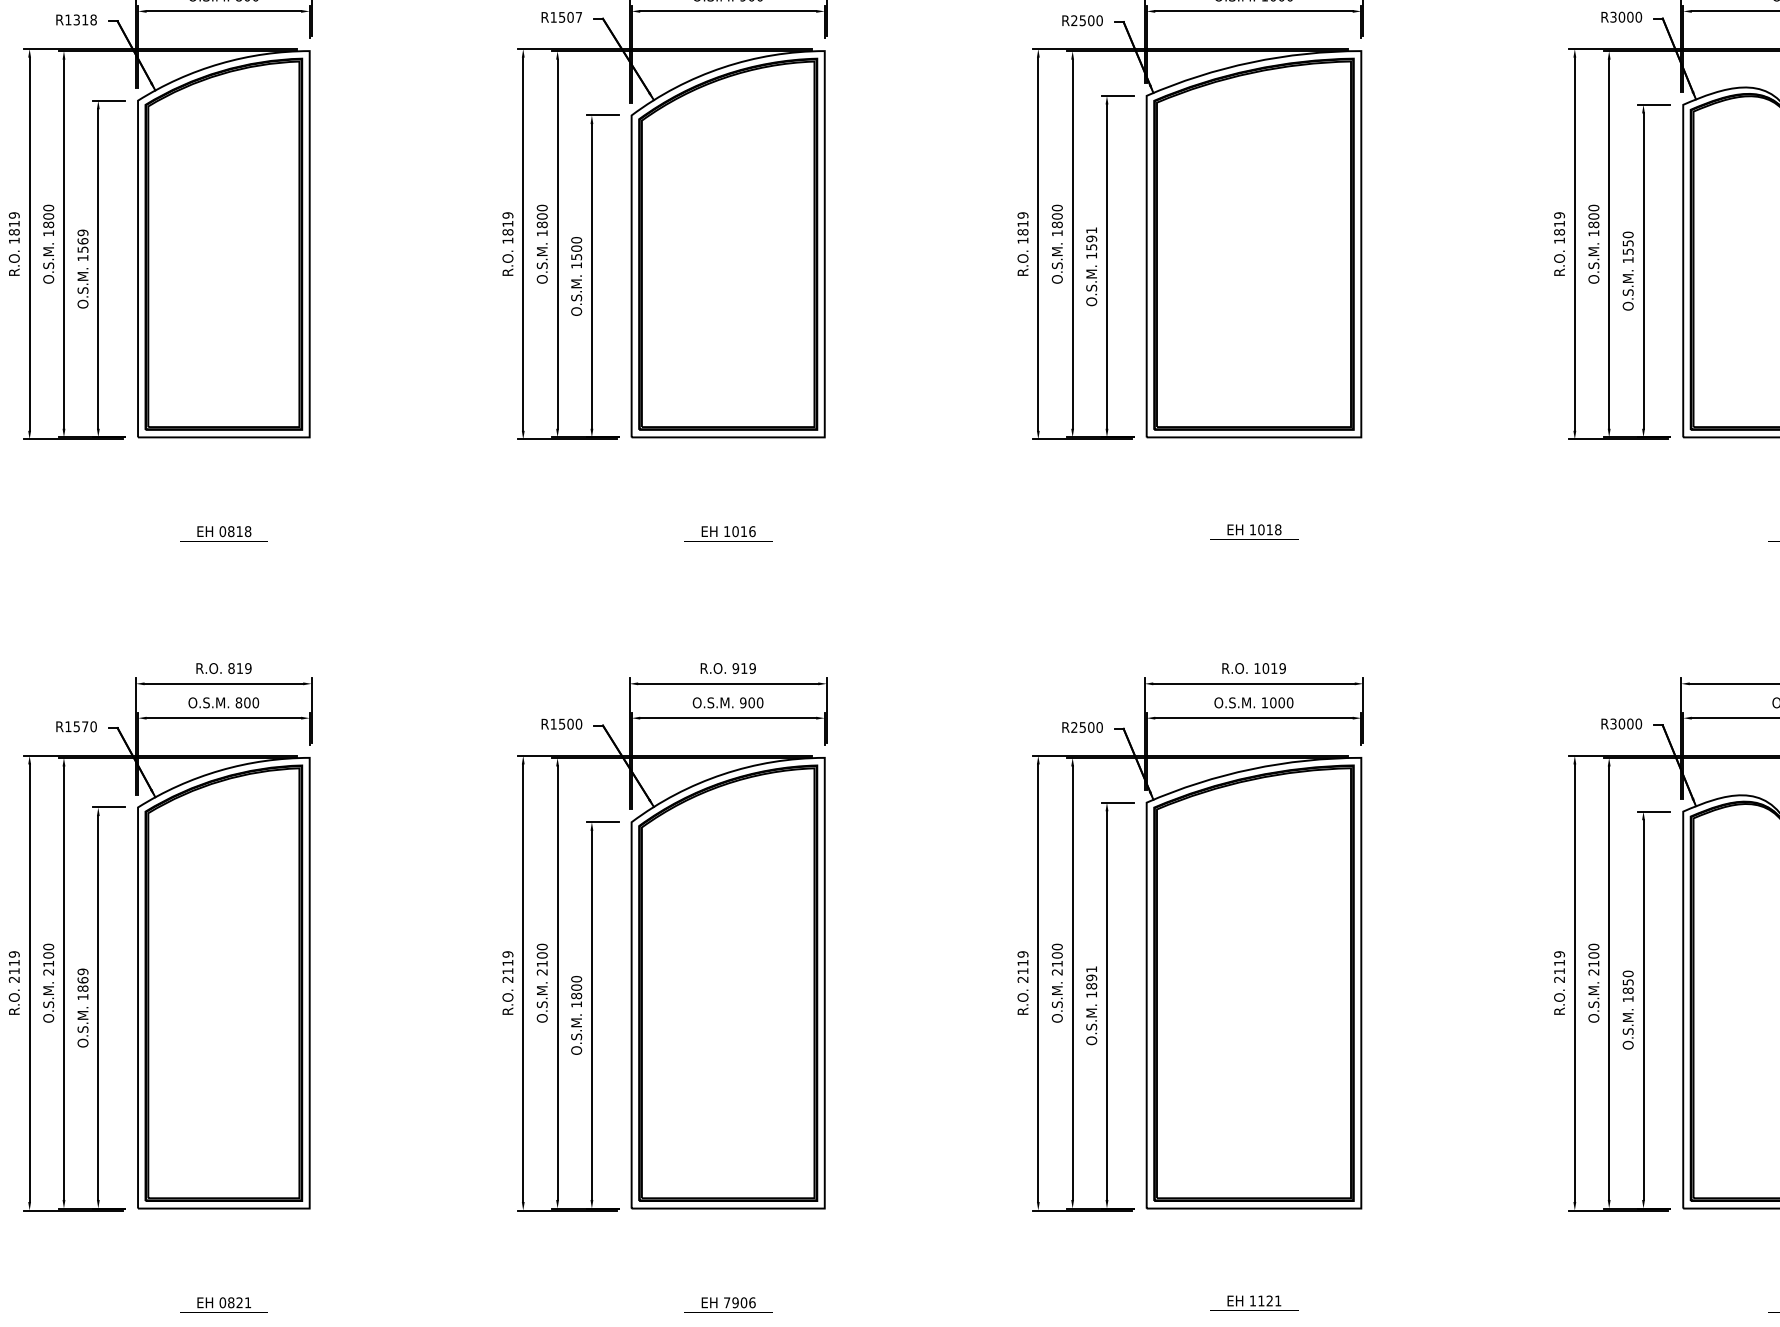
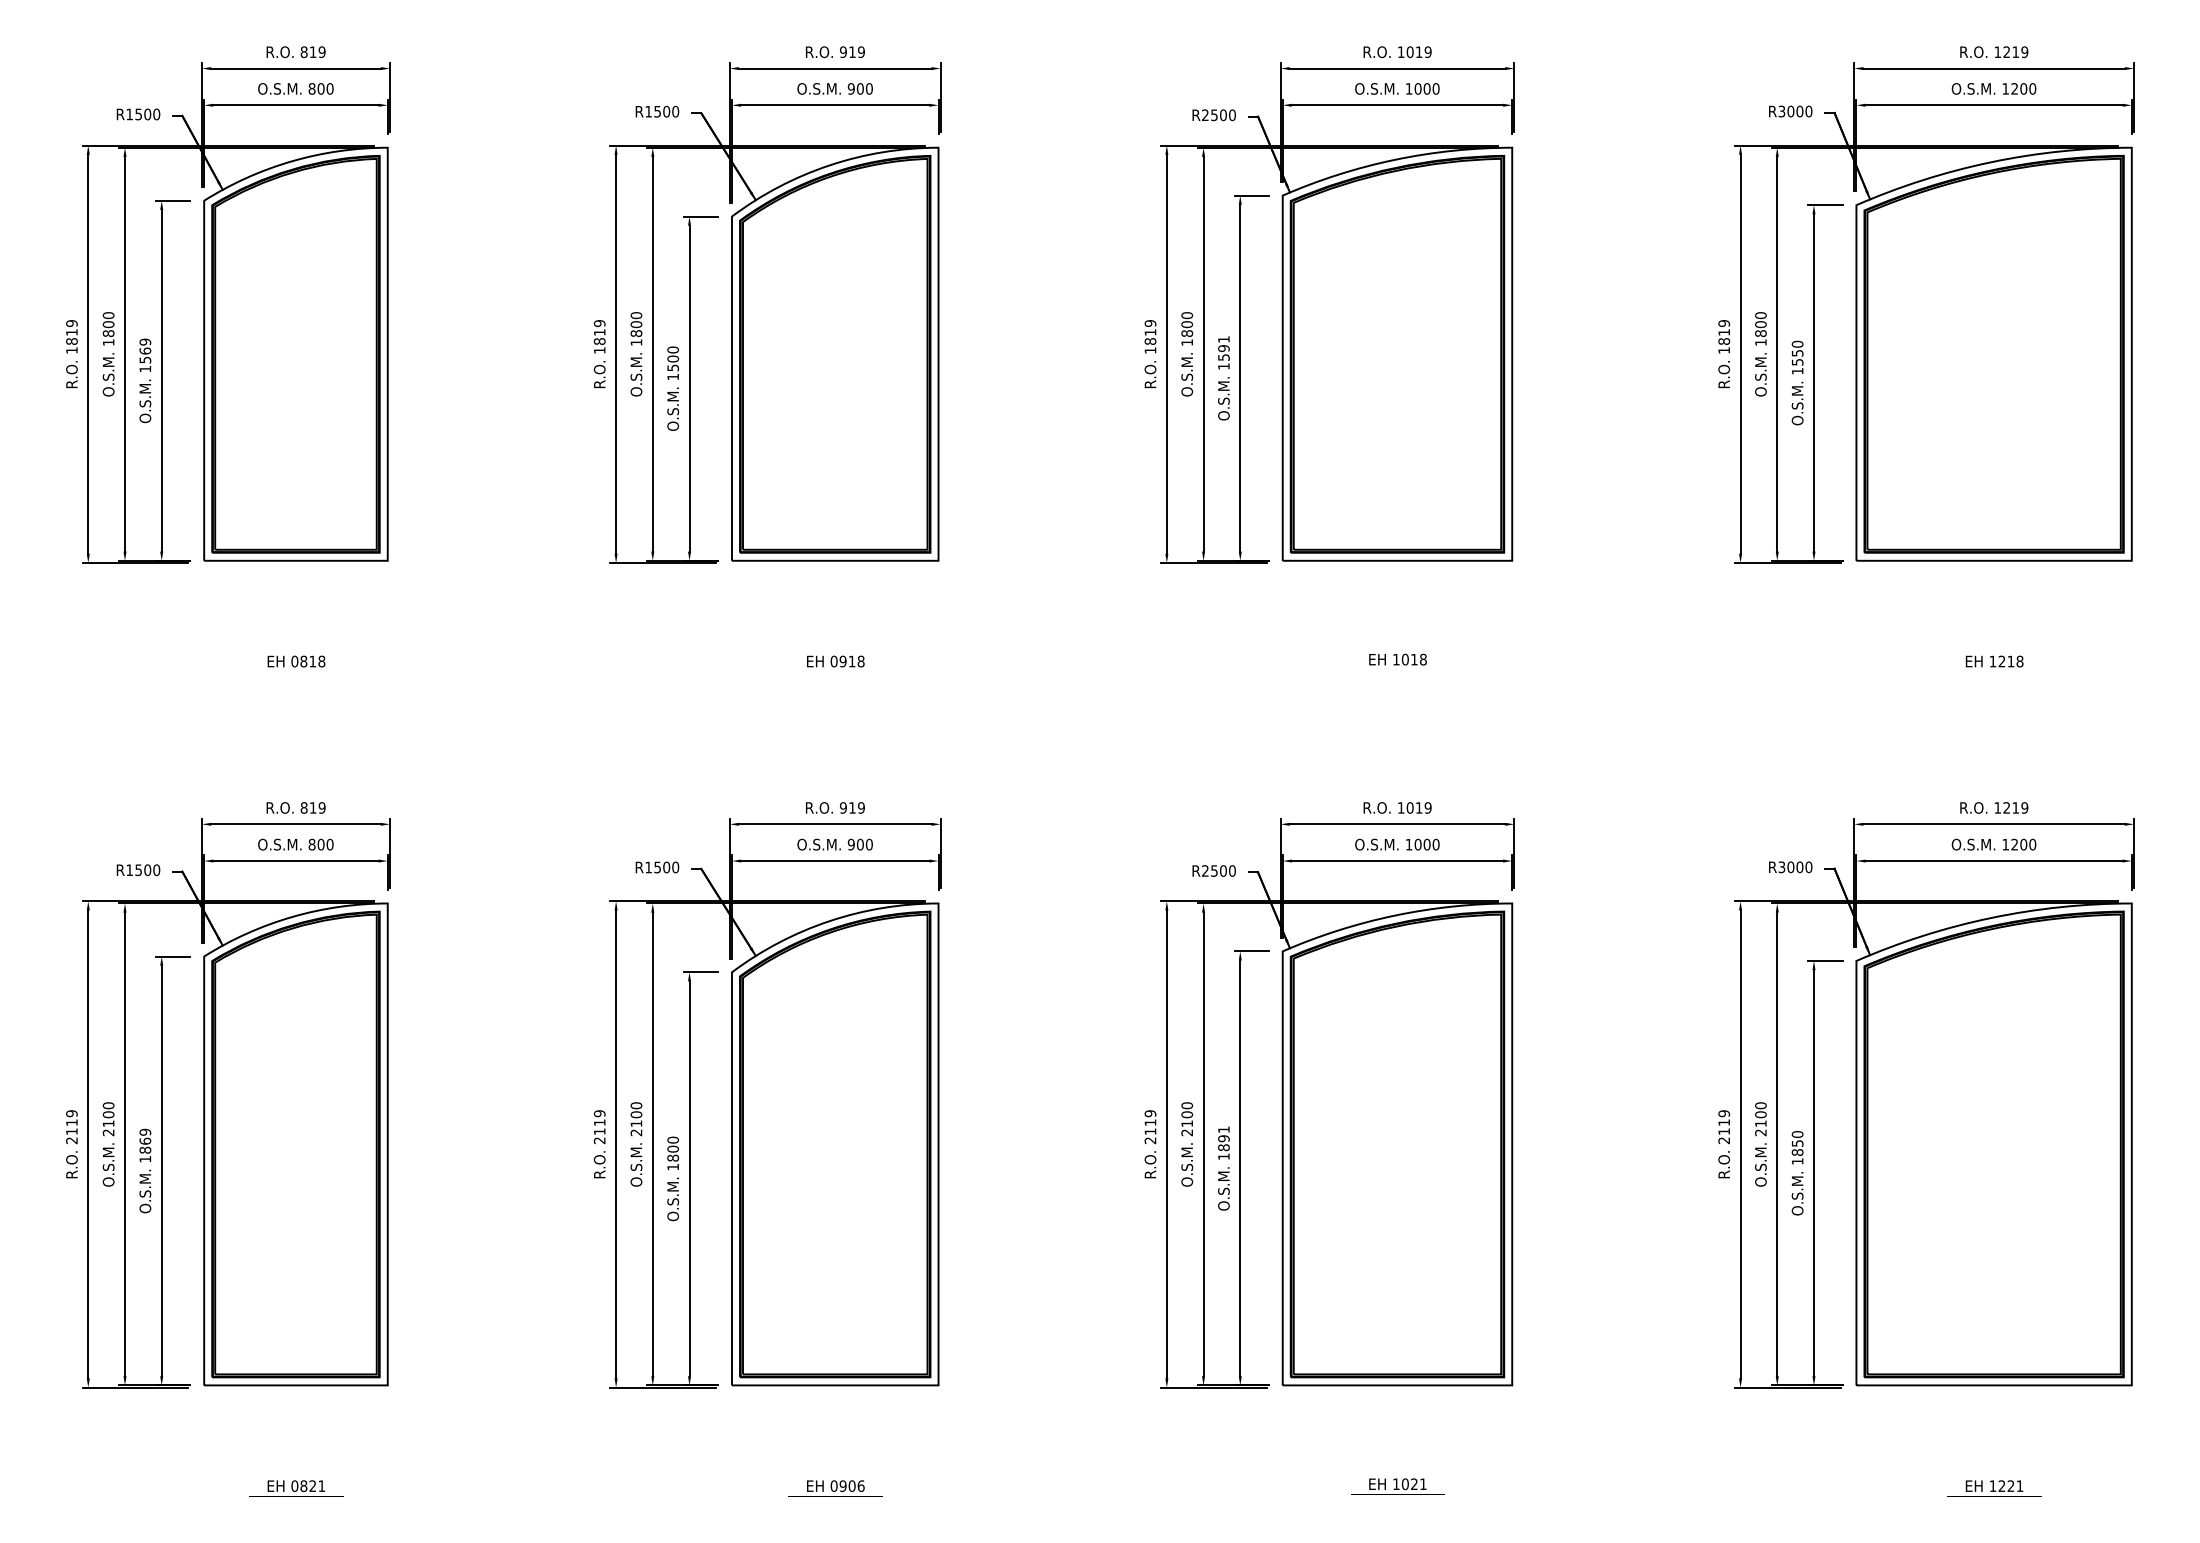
text: (578, 17) -> (675, 111), R1507 -> R1500
text: (85, 20) -> (147, 114), R1318 -> R1500
text: (739, 531) -> (847, 661), 1016 -> 0918
text: (85, 727) -> (147, 870), R1570 -> R1500
text: (1260, 1301) -> (1404, 1484), 1121 -> 1021
text: (726, 1302) -> (833, 1485), 7906 -> 0906

